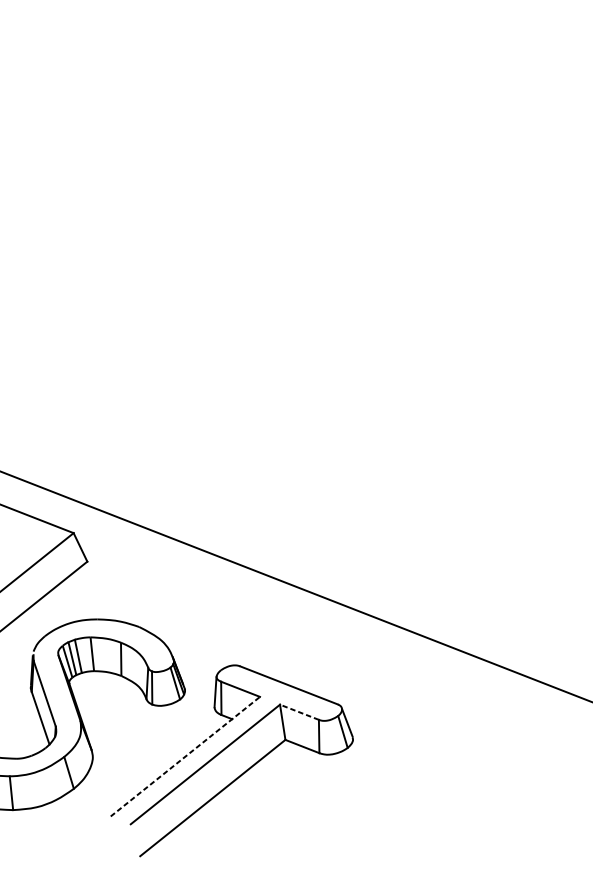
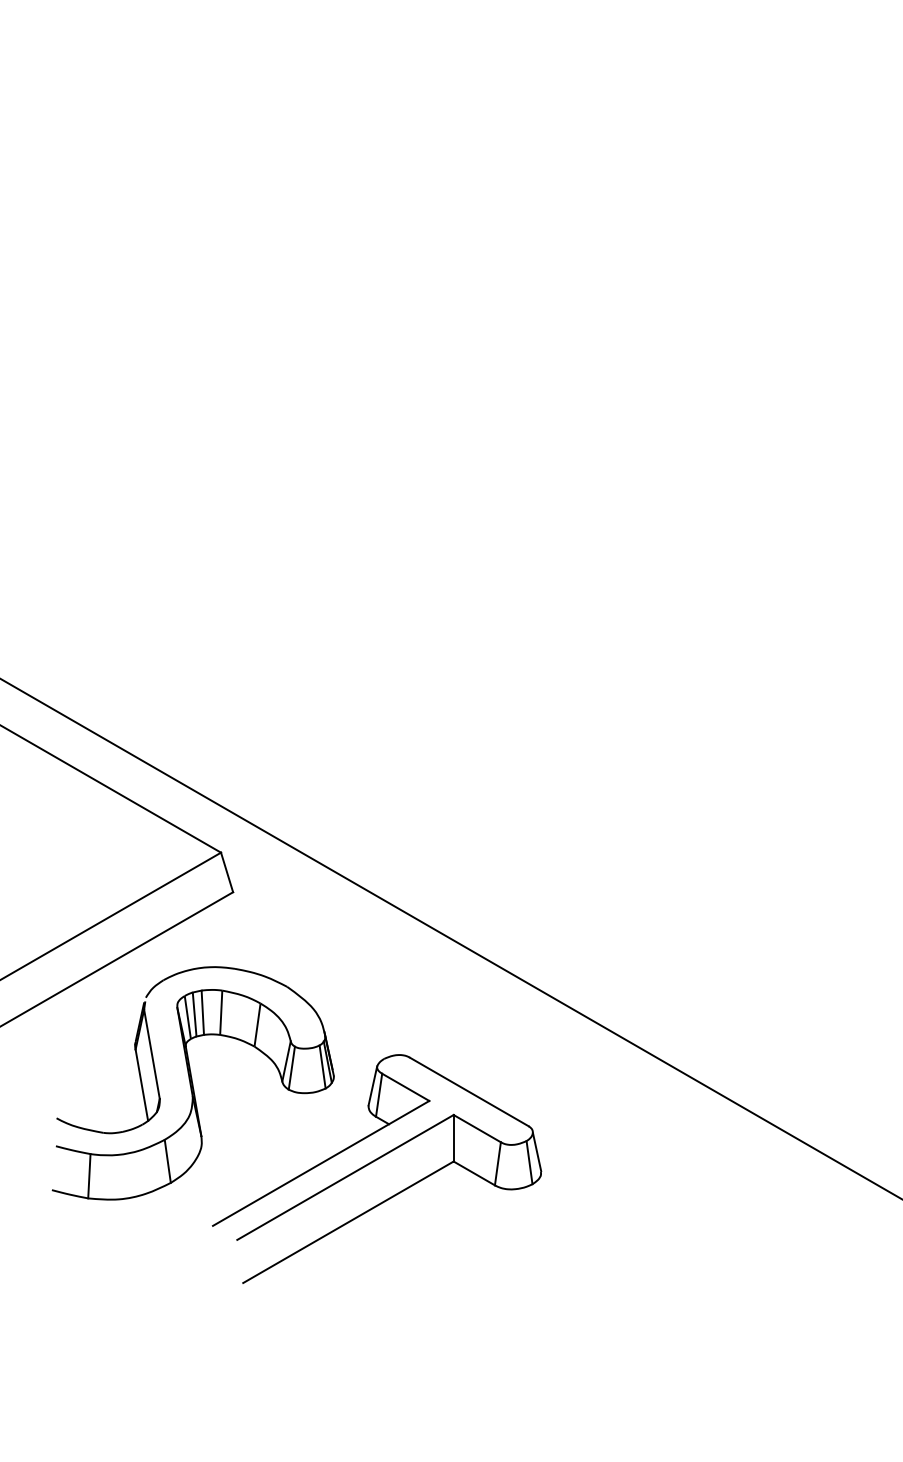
line: (298, 712) -> (476, 1128), dashed -> solid
line: (185, 756) -> (321, 1163), dashed -> solid

